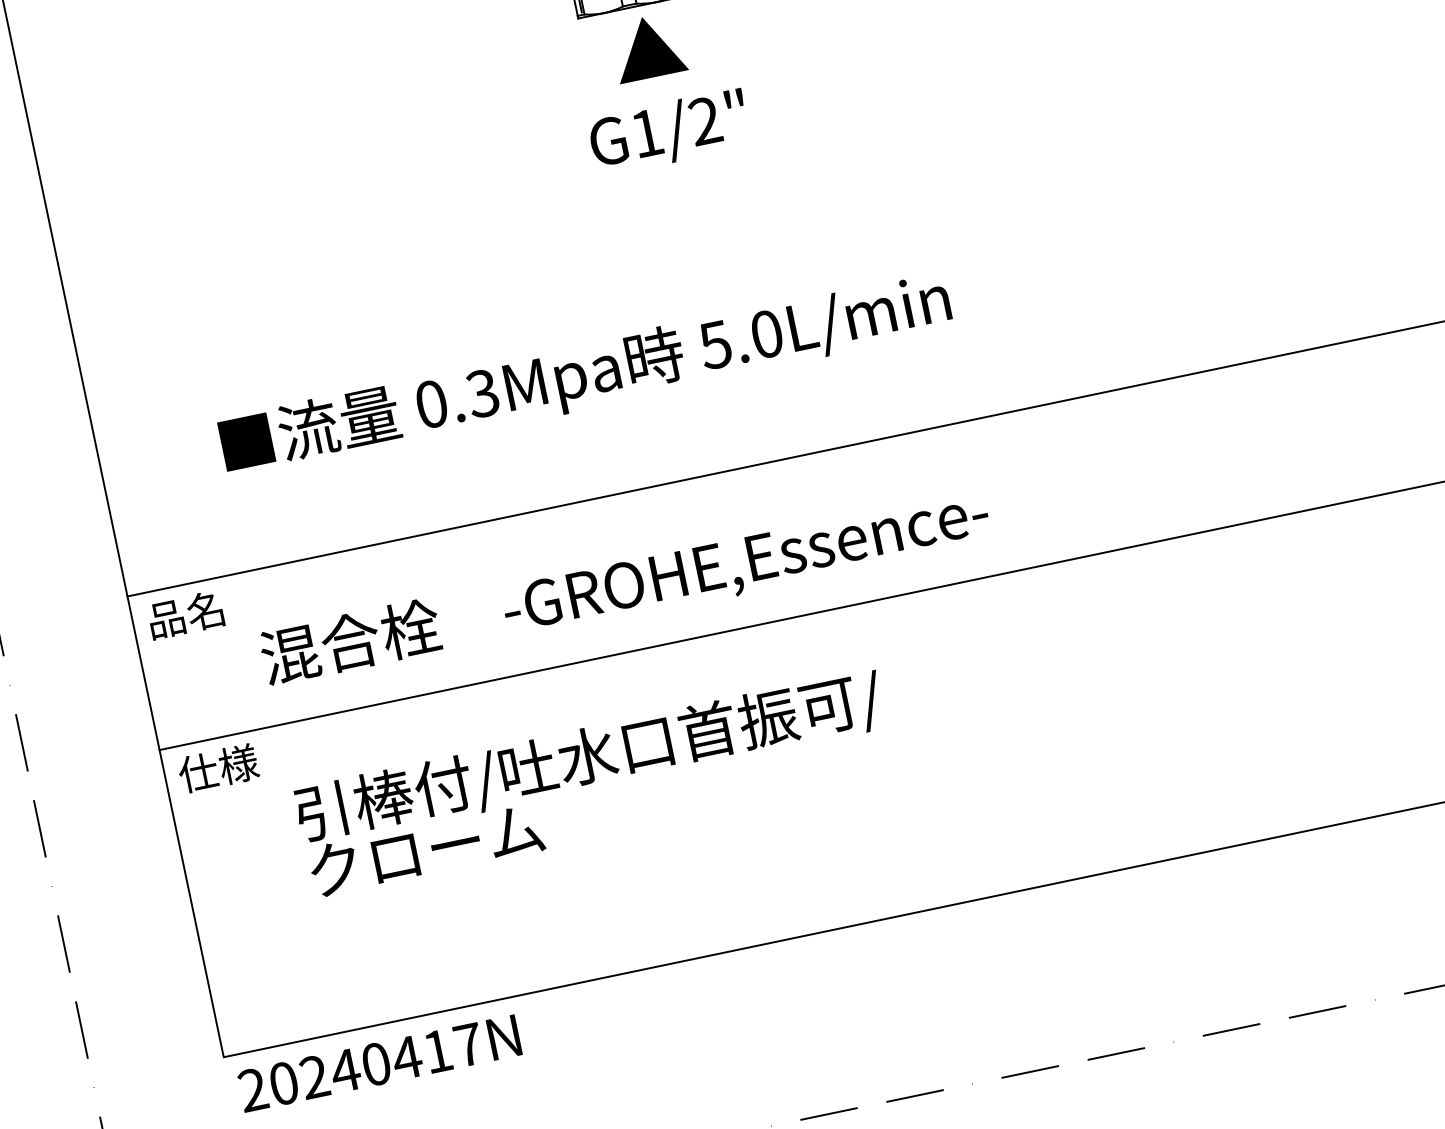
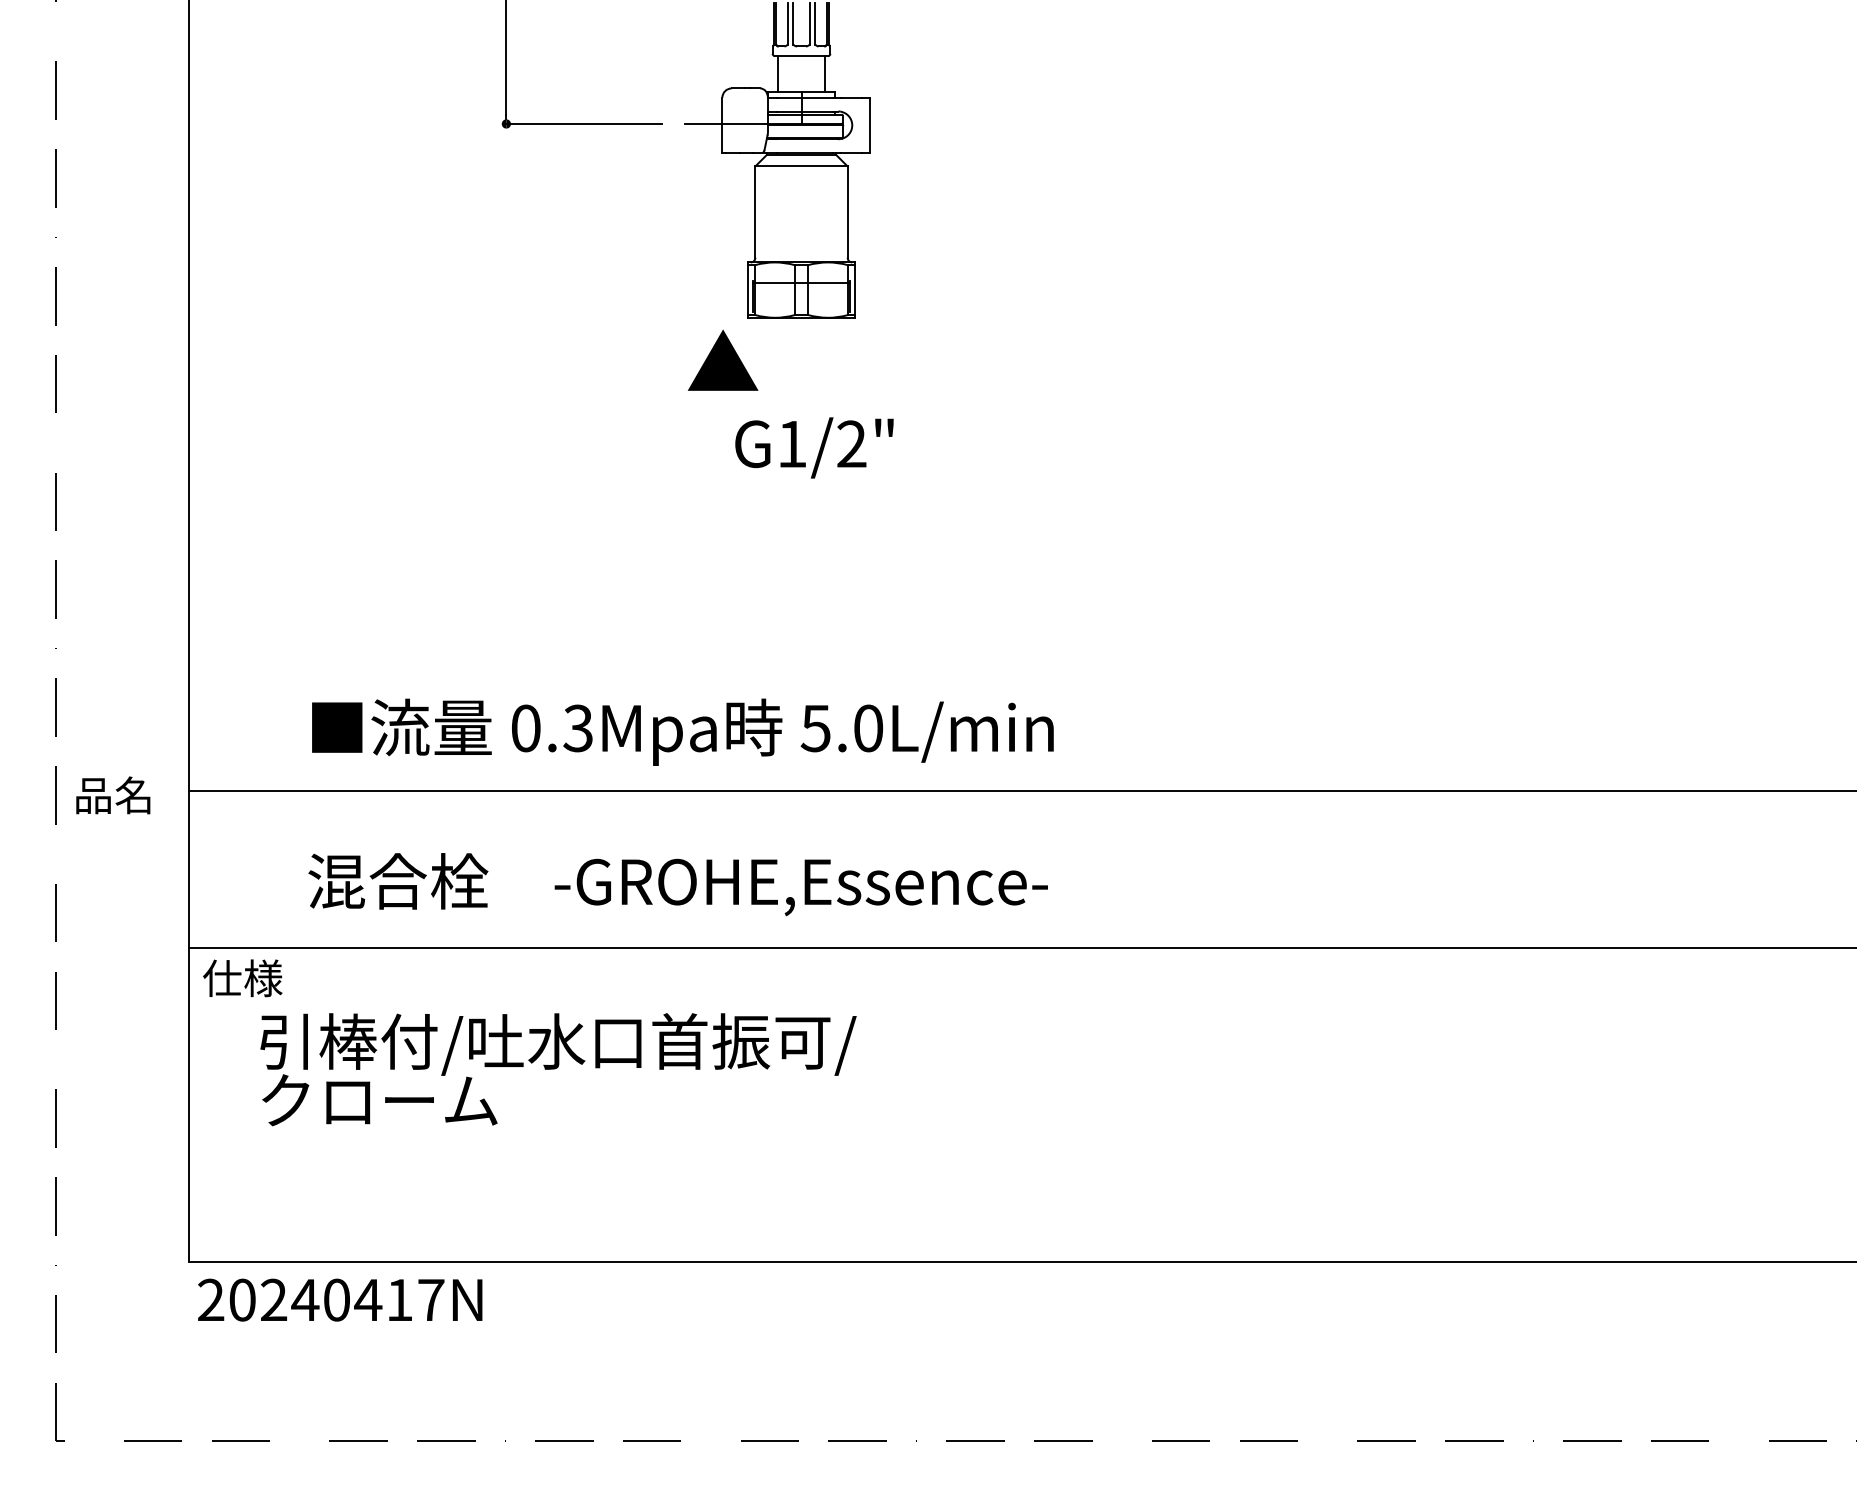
text: (648, 46) -> (723, 359), moved
text: (585, 375) -> (682, 731), moved
text: (186, 615) -> (113, 795), moved
text: (595, 782) -> (558, 1069), moved

